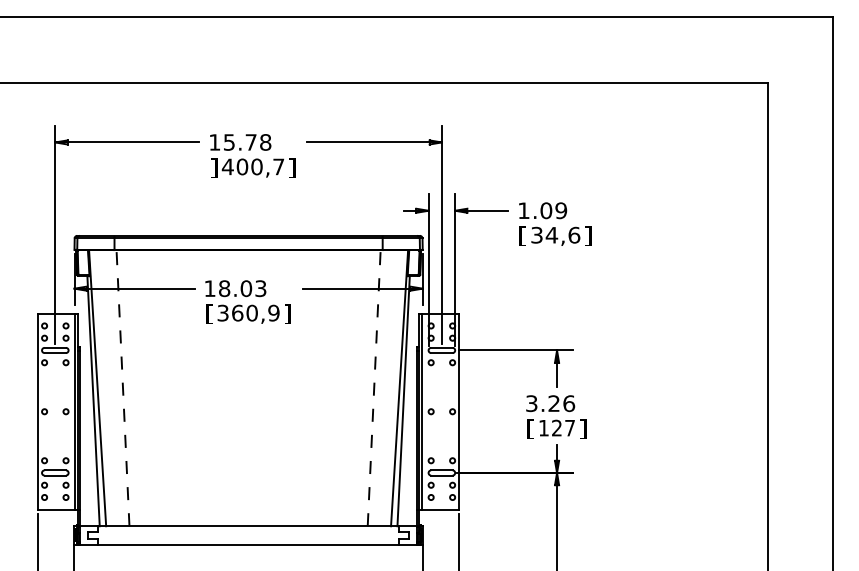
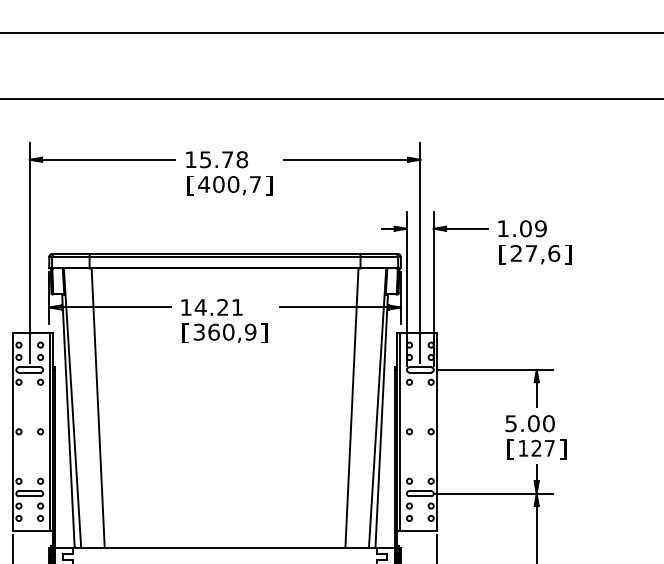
text: (214, 167) -> (190, 185), ] -> [
text: (544, 235) -> (524, 253), 34,6 -> 27,6
text: (242, 288) -> (218, 307), 18.03 -> 14.21
line: (122, 387) -> (97, 407), dashed -> solid
line: (374, 387) -> (352, 407), dashed -> solid
text: (550, 403) -> (530, 423), 3.26 -> 5.00

